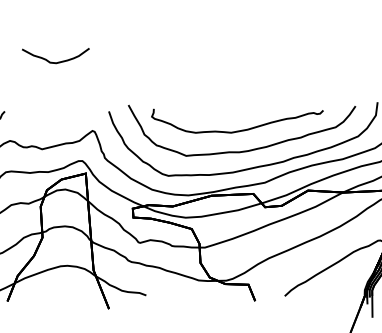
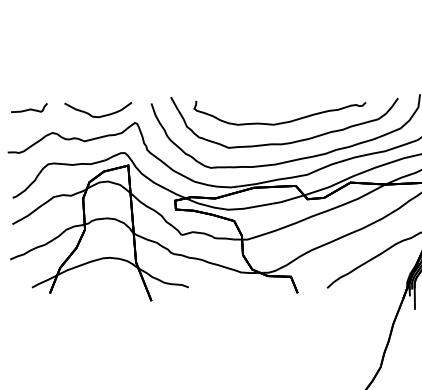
curve: (58, 61) -> (100, 115), moved

